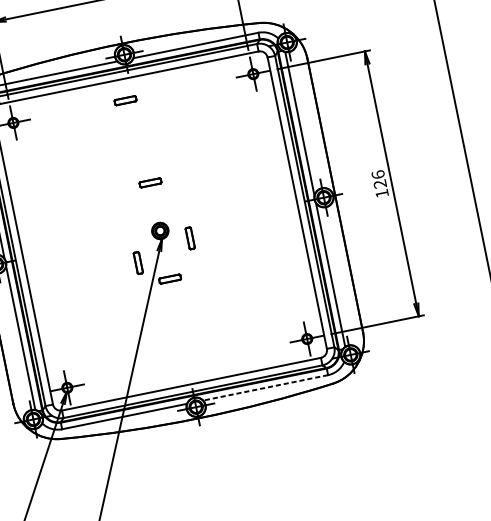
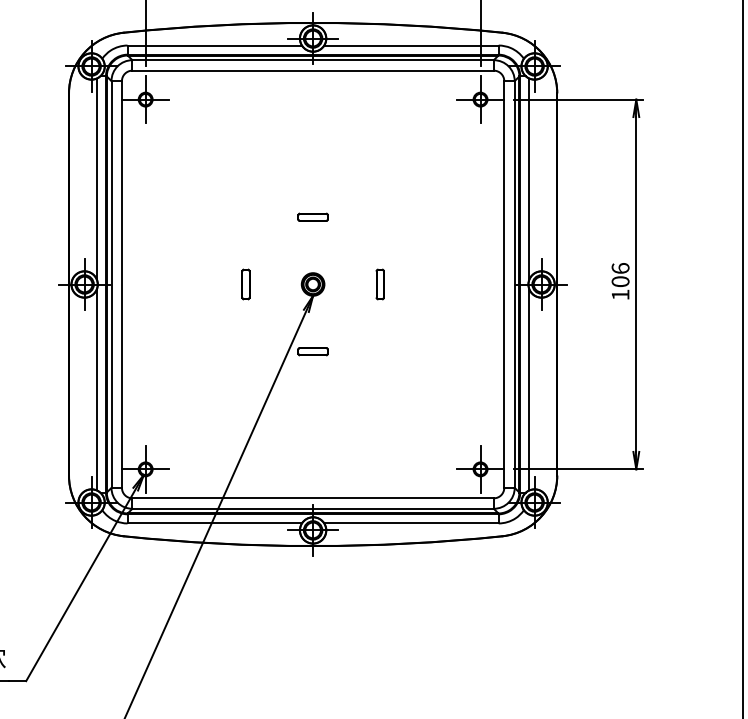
part: (125, 100) -> (301, 99), removed
text: (380, 184) -> (620, 281), 126 -> 106
part: (189, 238) -> (379, 284), moved
part: (138, 263) -> (245, 284), moved
line: (265, 387) -> (411, 523), dashed -> solid

